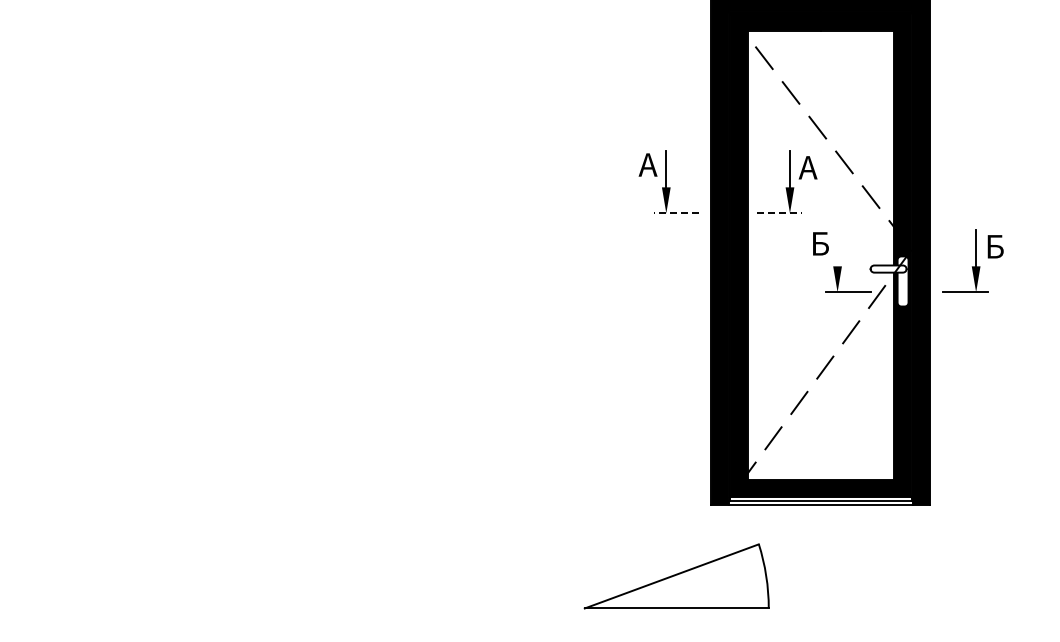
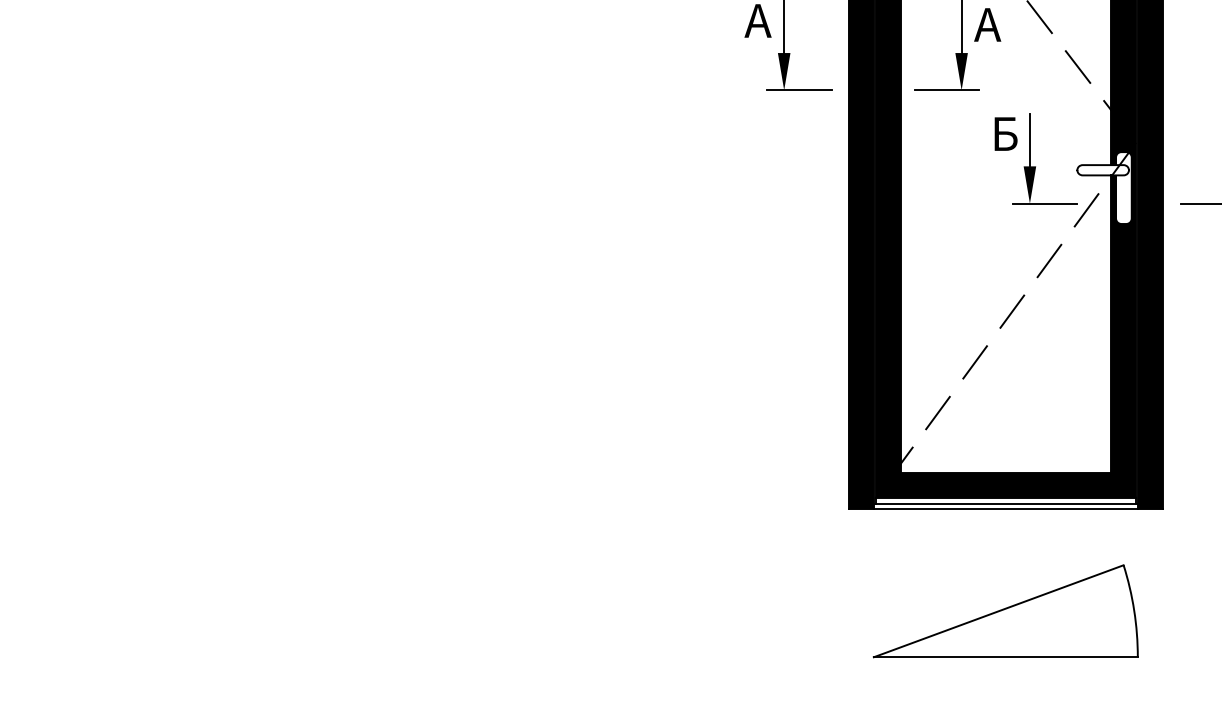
line: (676, 213) -> (798, 90), dashed -> solid
line: (779, 213) -> (946, 90), dashed -> solid
line: (837, 247) -> (1029, 139), added
part: (676, 576) -> (1005, 611), moved

